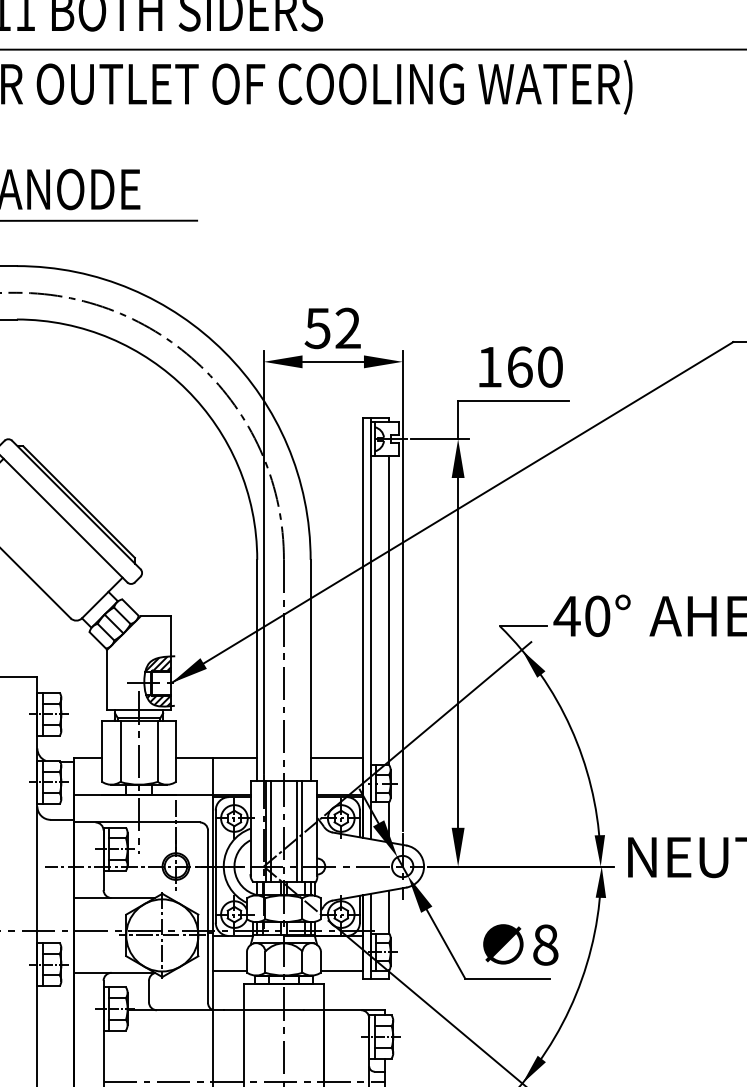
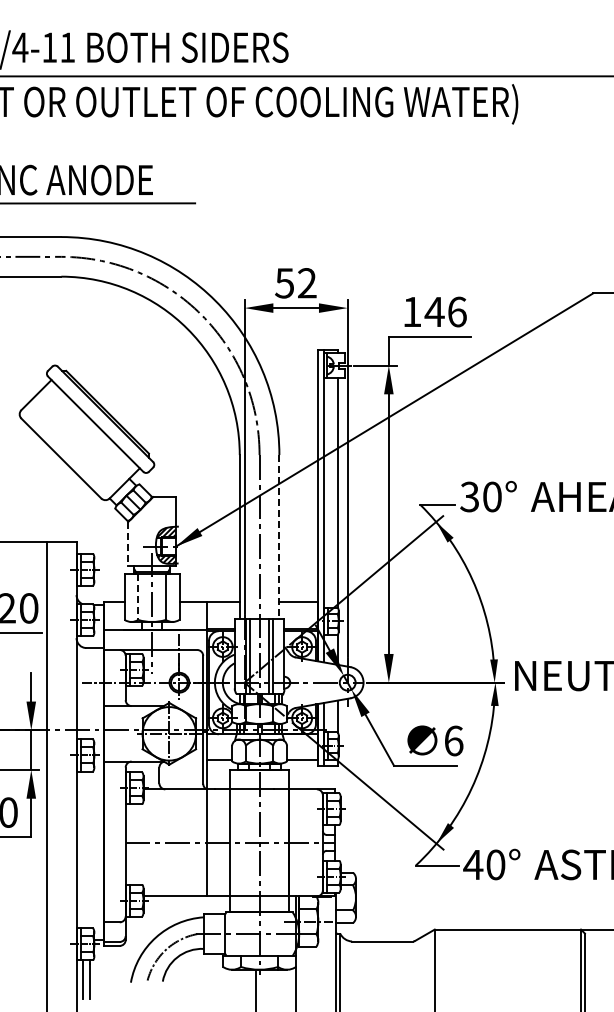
text: (534, 366) -> (445, 311), 160 -> 146
text: (566, 615) -> (469, 496), 40° -> 30°
line: (310, 669) -> (279, 536), solid -> dashed
line: (107, 680) -> (128, 544), solid -> dashed
line: (120, 751) -> (138, 597), solid -> dashed
text: (545, 944) -> (453, 740), 8 -> 6

